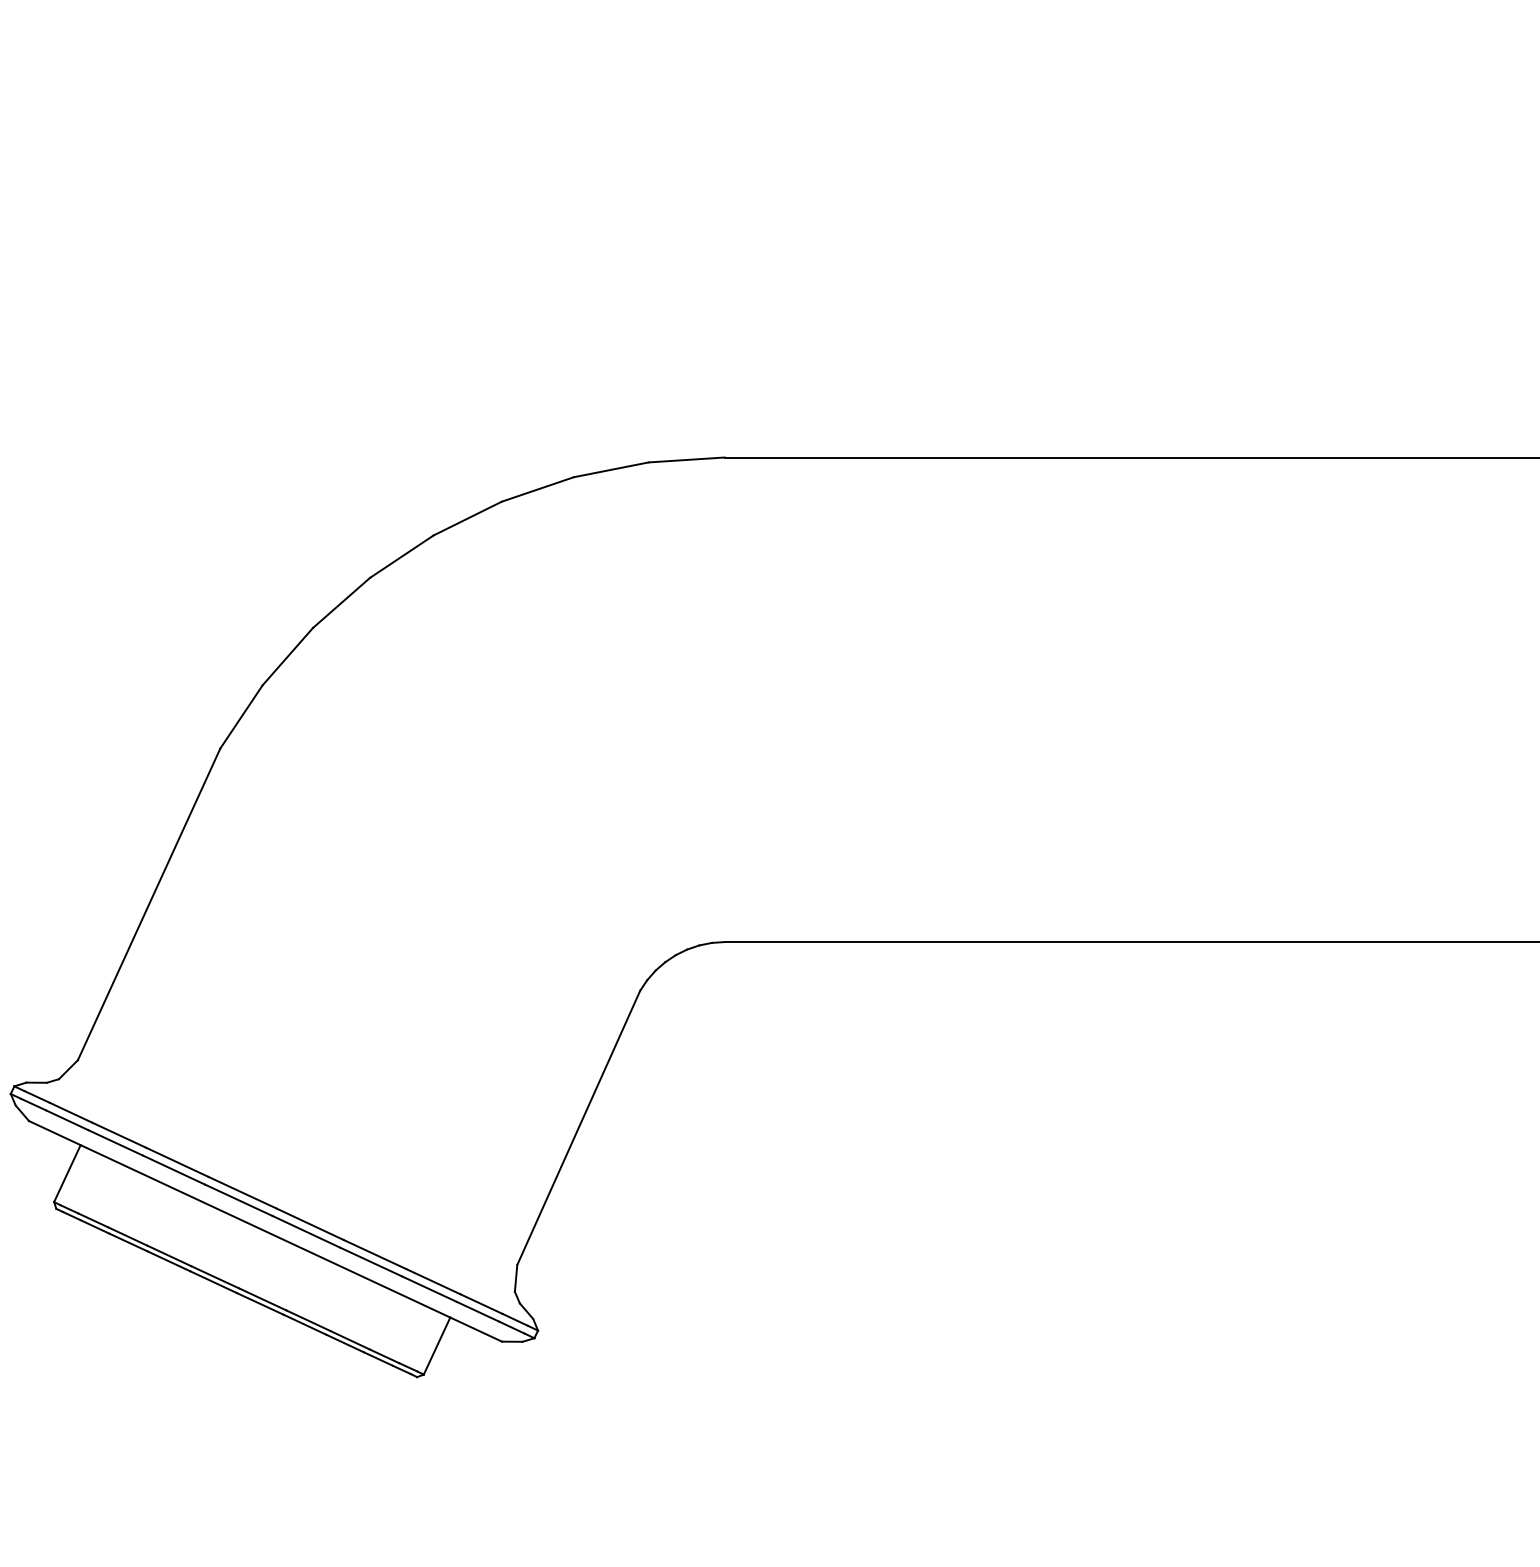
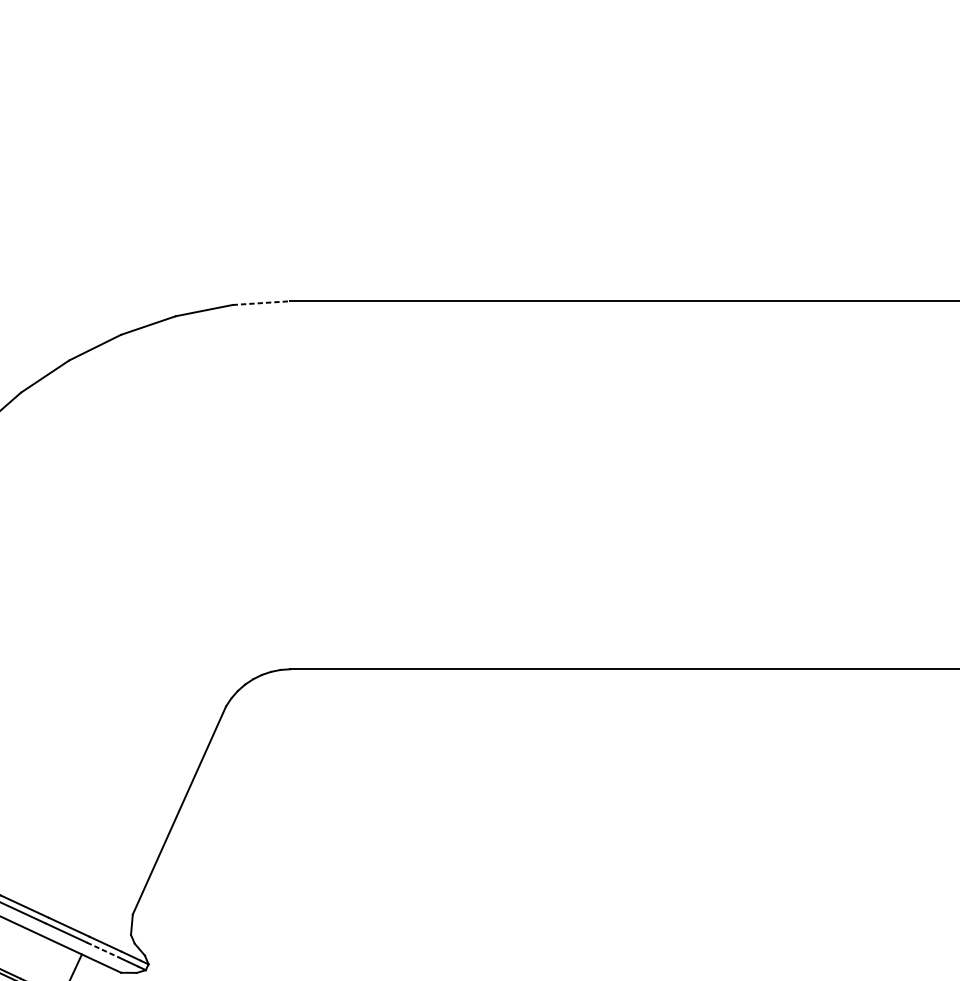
line: (687, 459) -> (262, 302), solid -> dashed
line: (478, 1311) -> (103, 949), solid -> dashed

